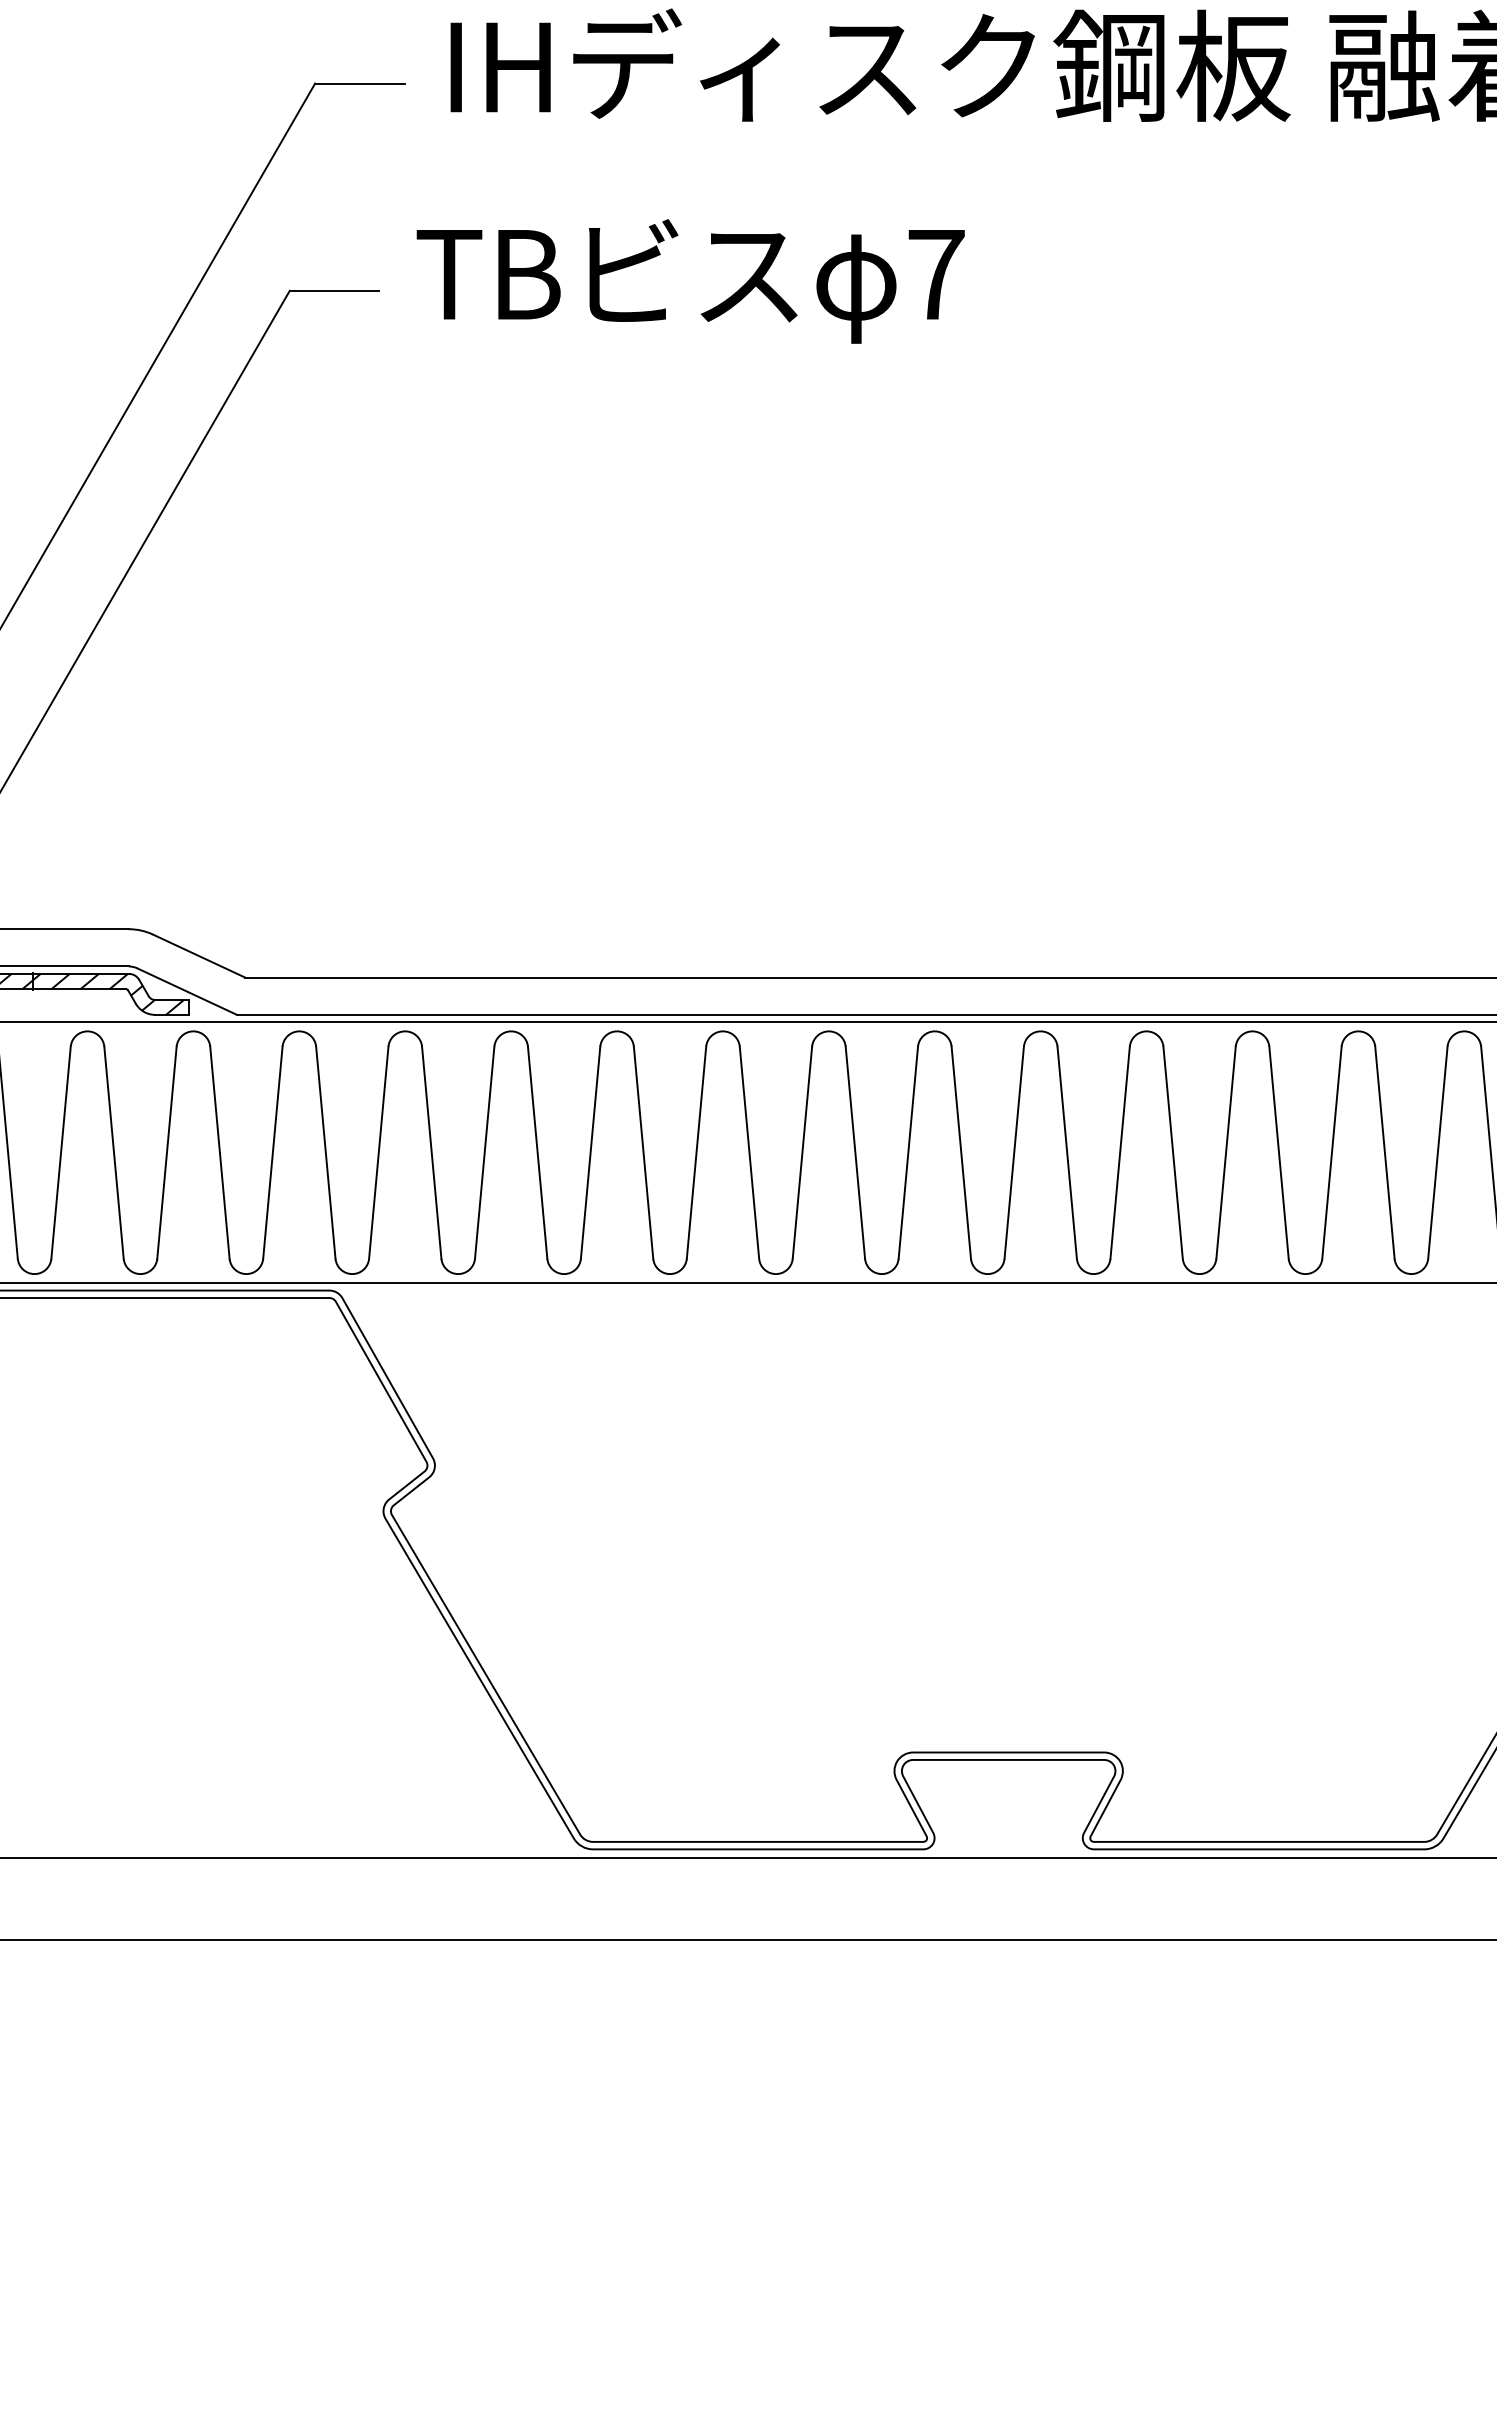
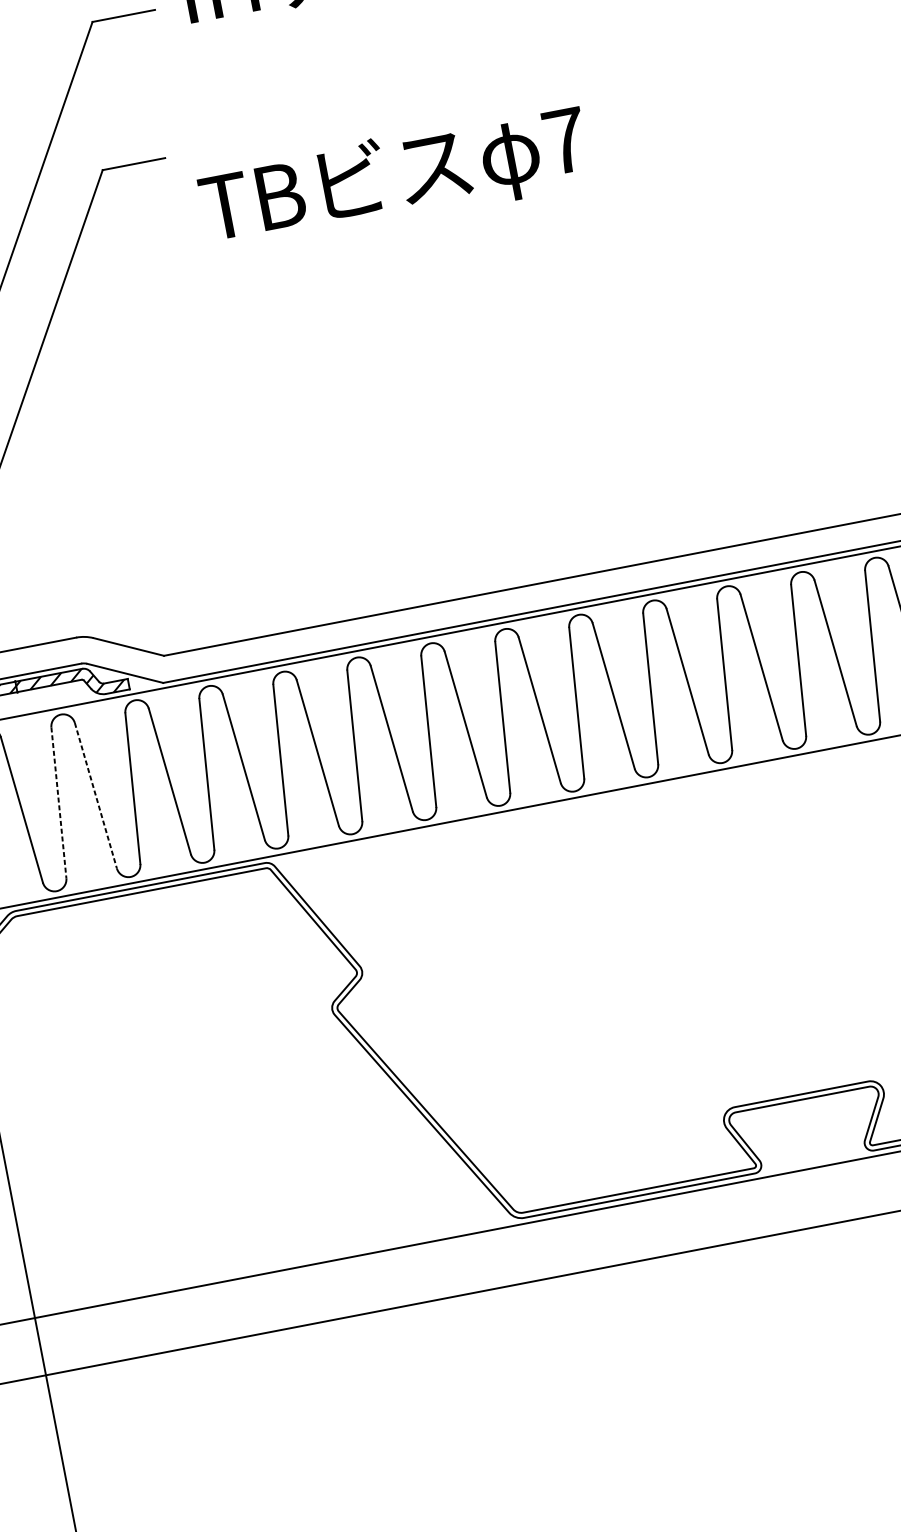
text: (690, 281) -> (394, 178), moved
line: (61, 1153) -> (59, 803), solid -> dashed
line: (114, 1153) -> (96, 796), solid -> dashed

